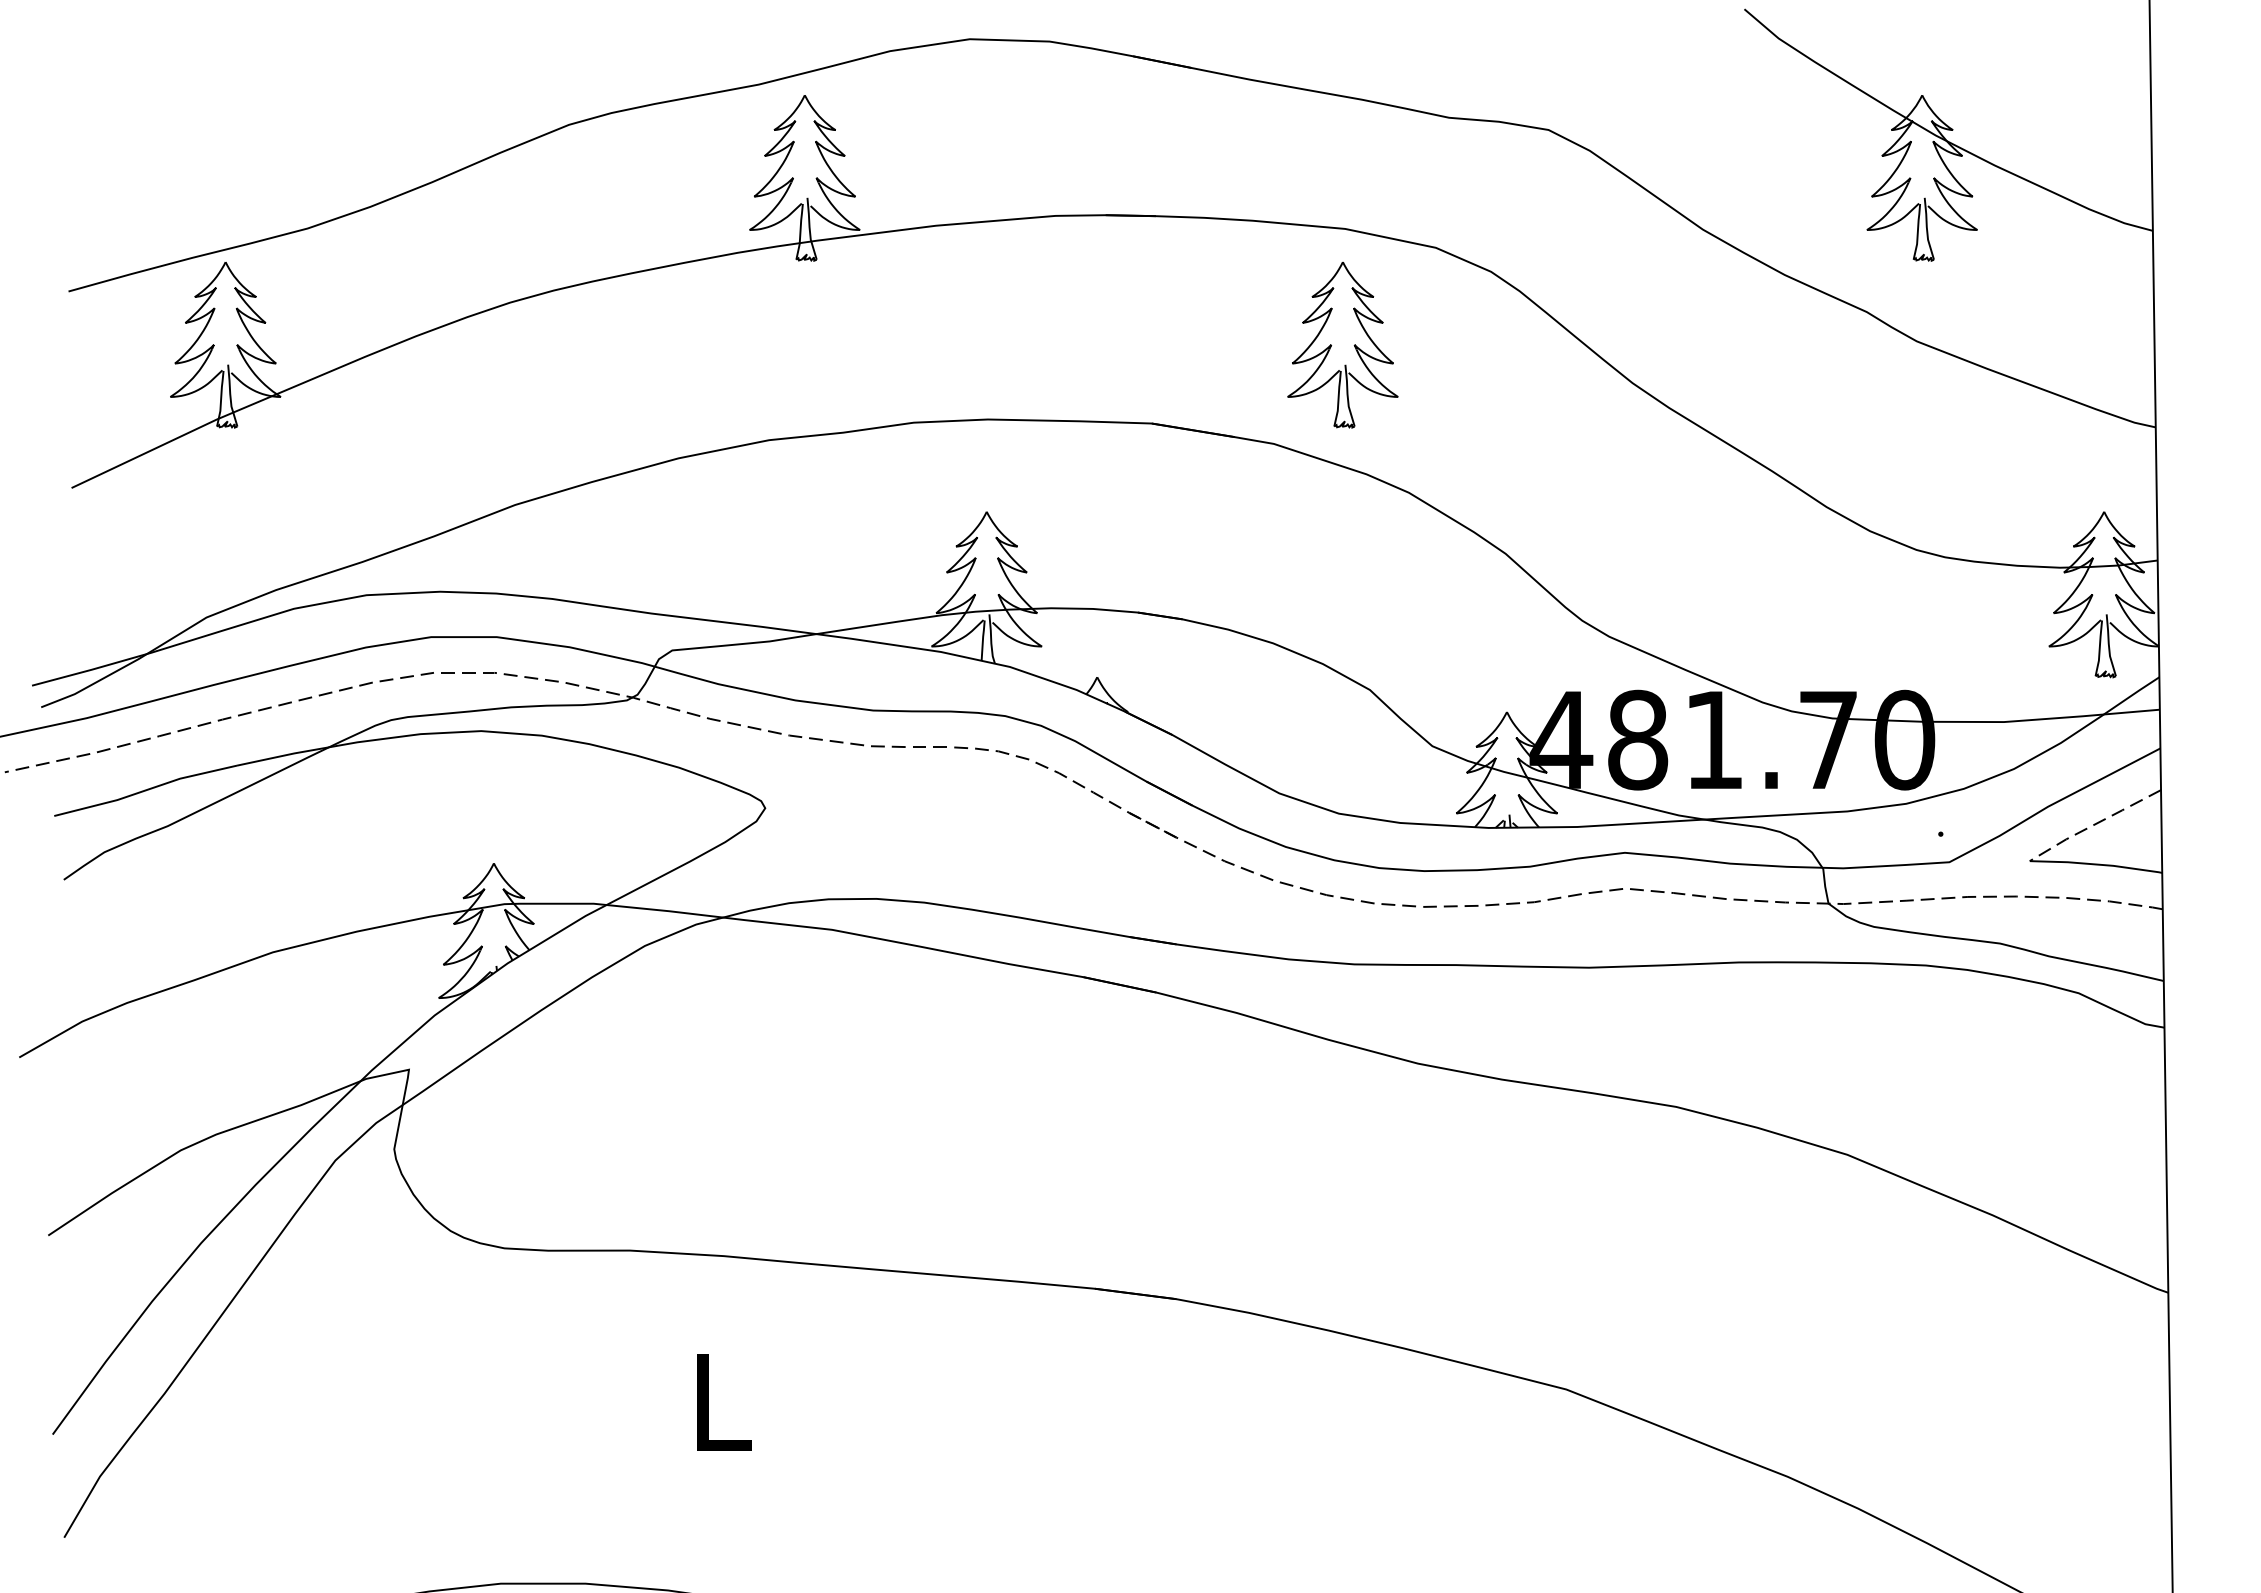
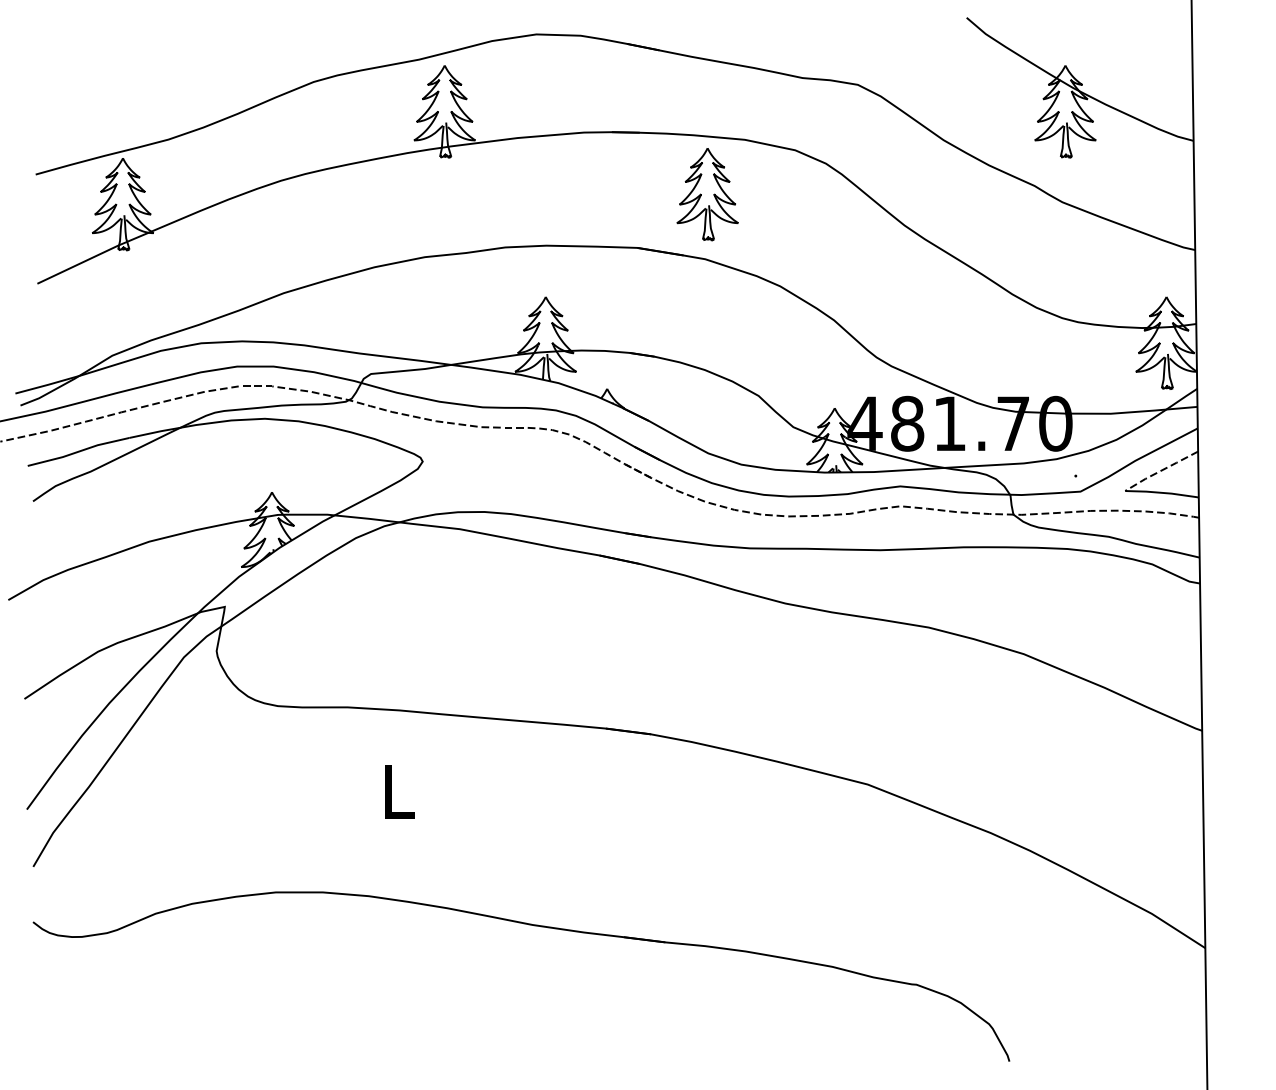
part: (1342, 345) -> (707, 194), moved

